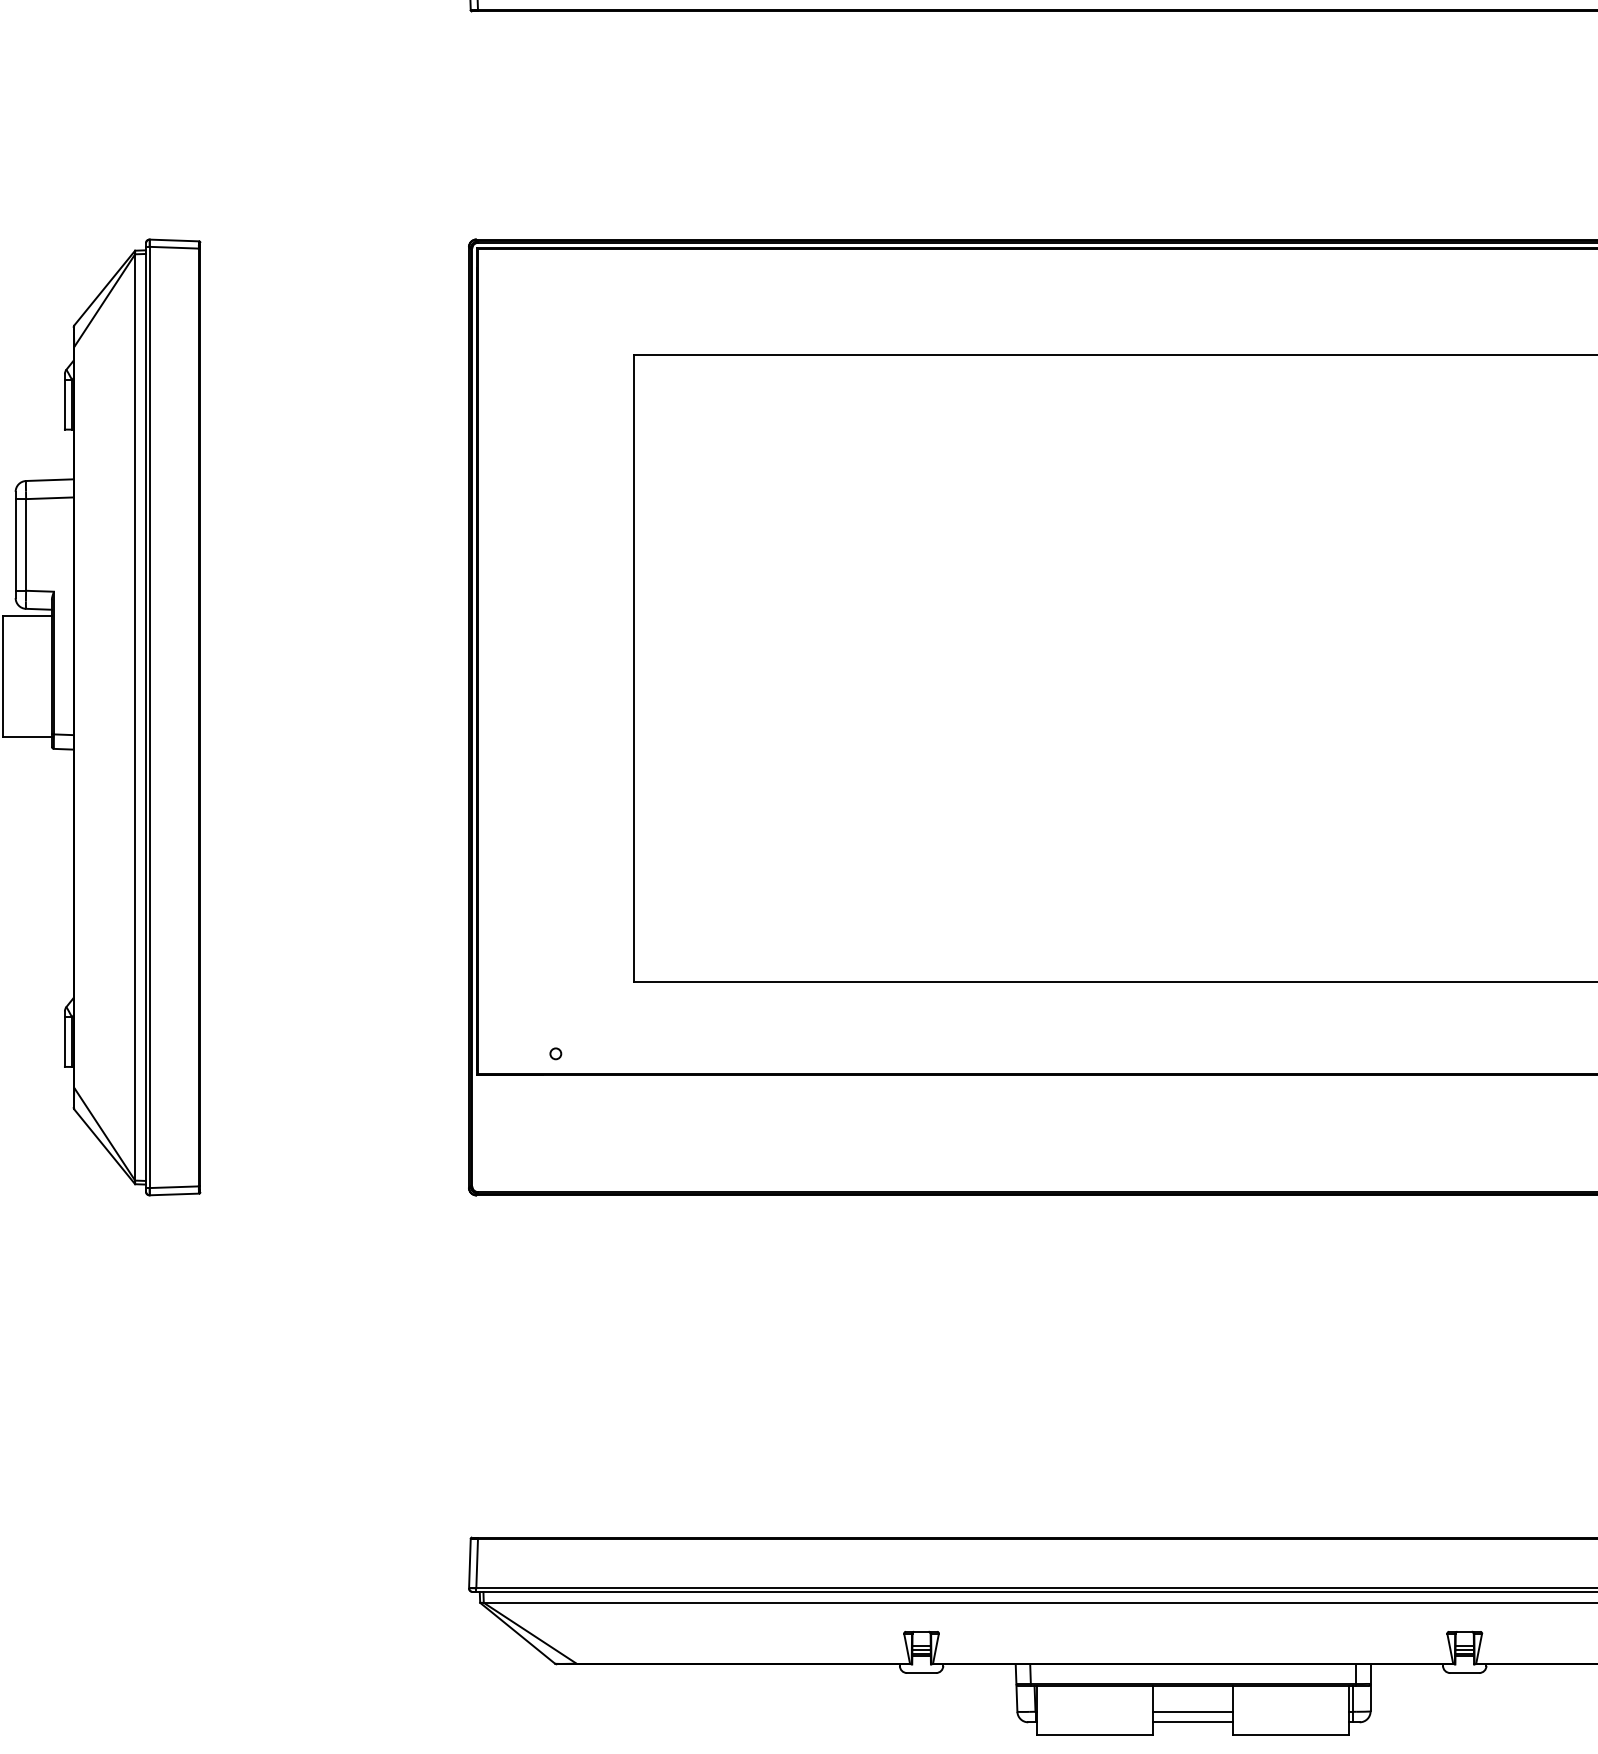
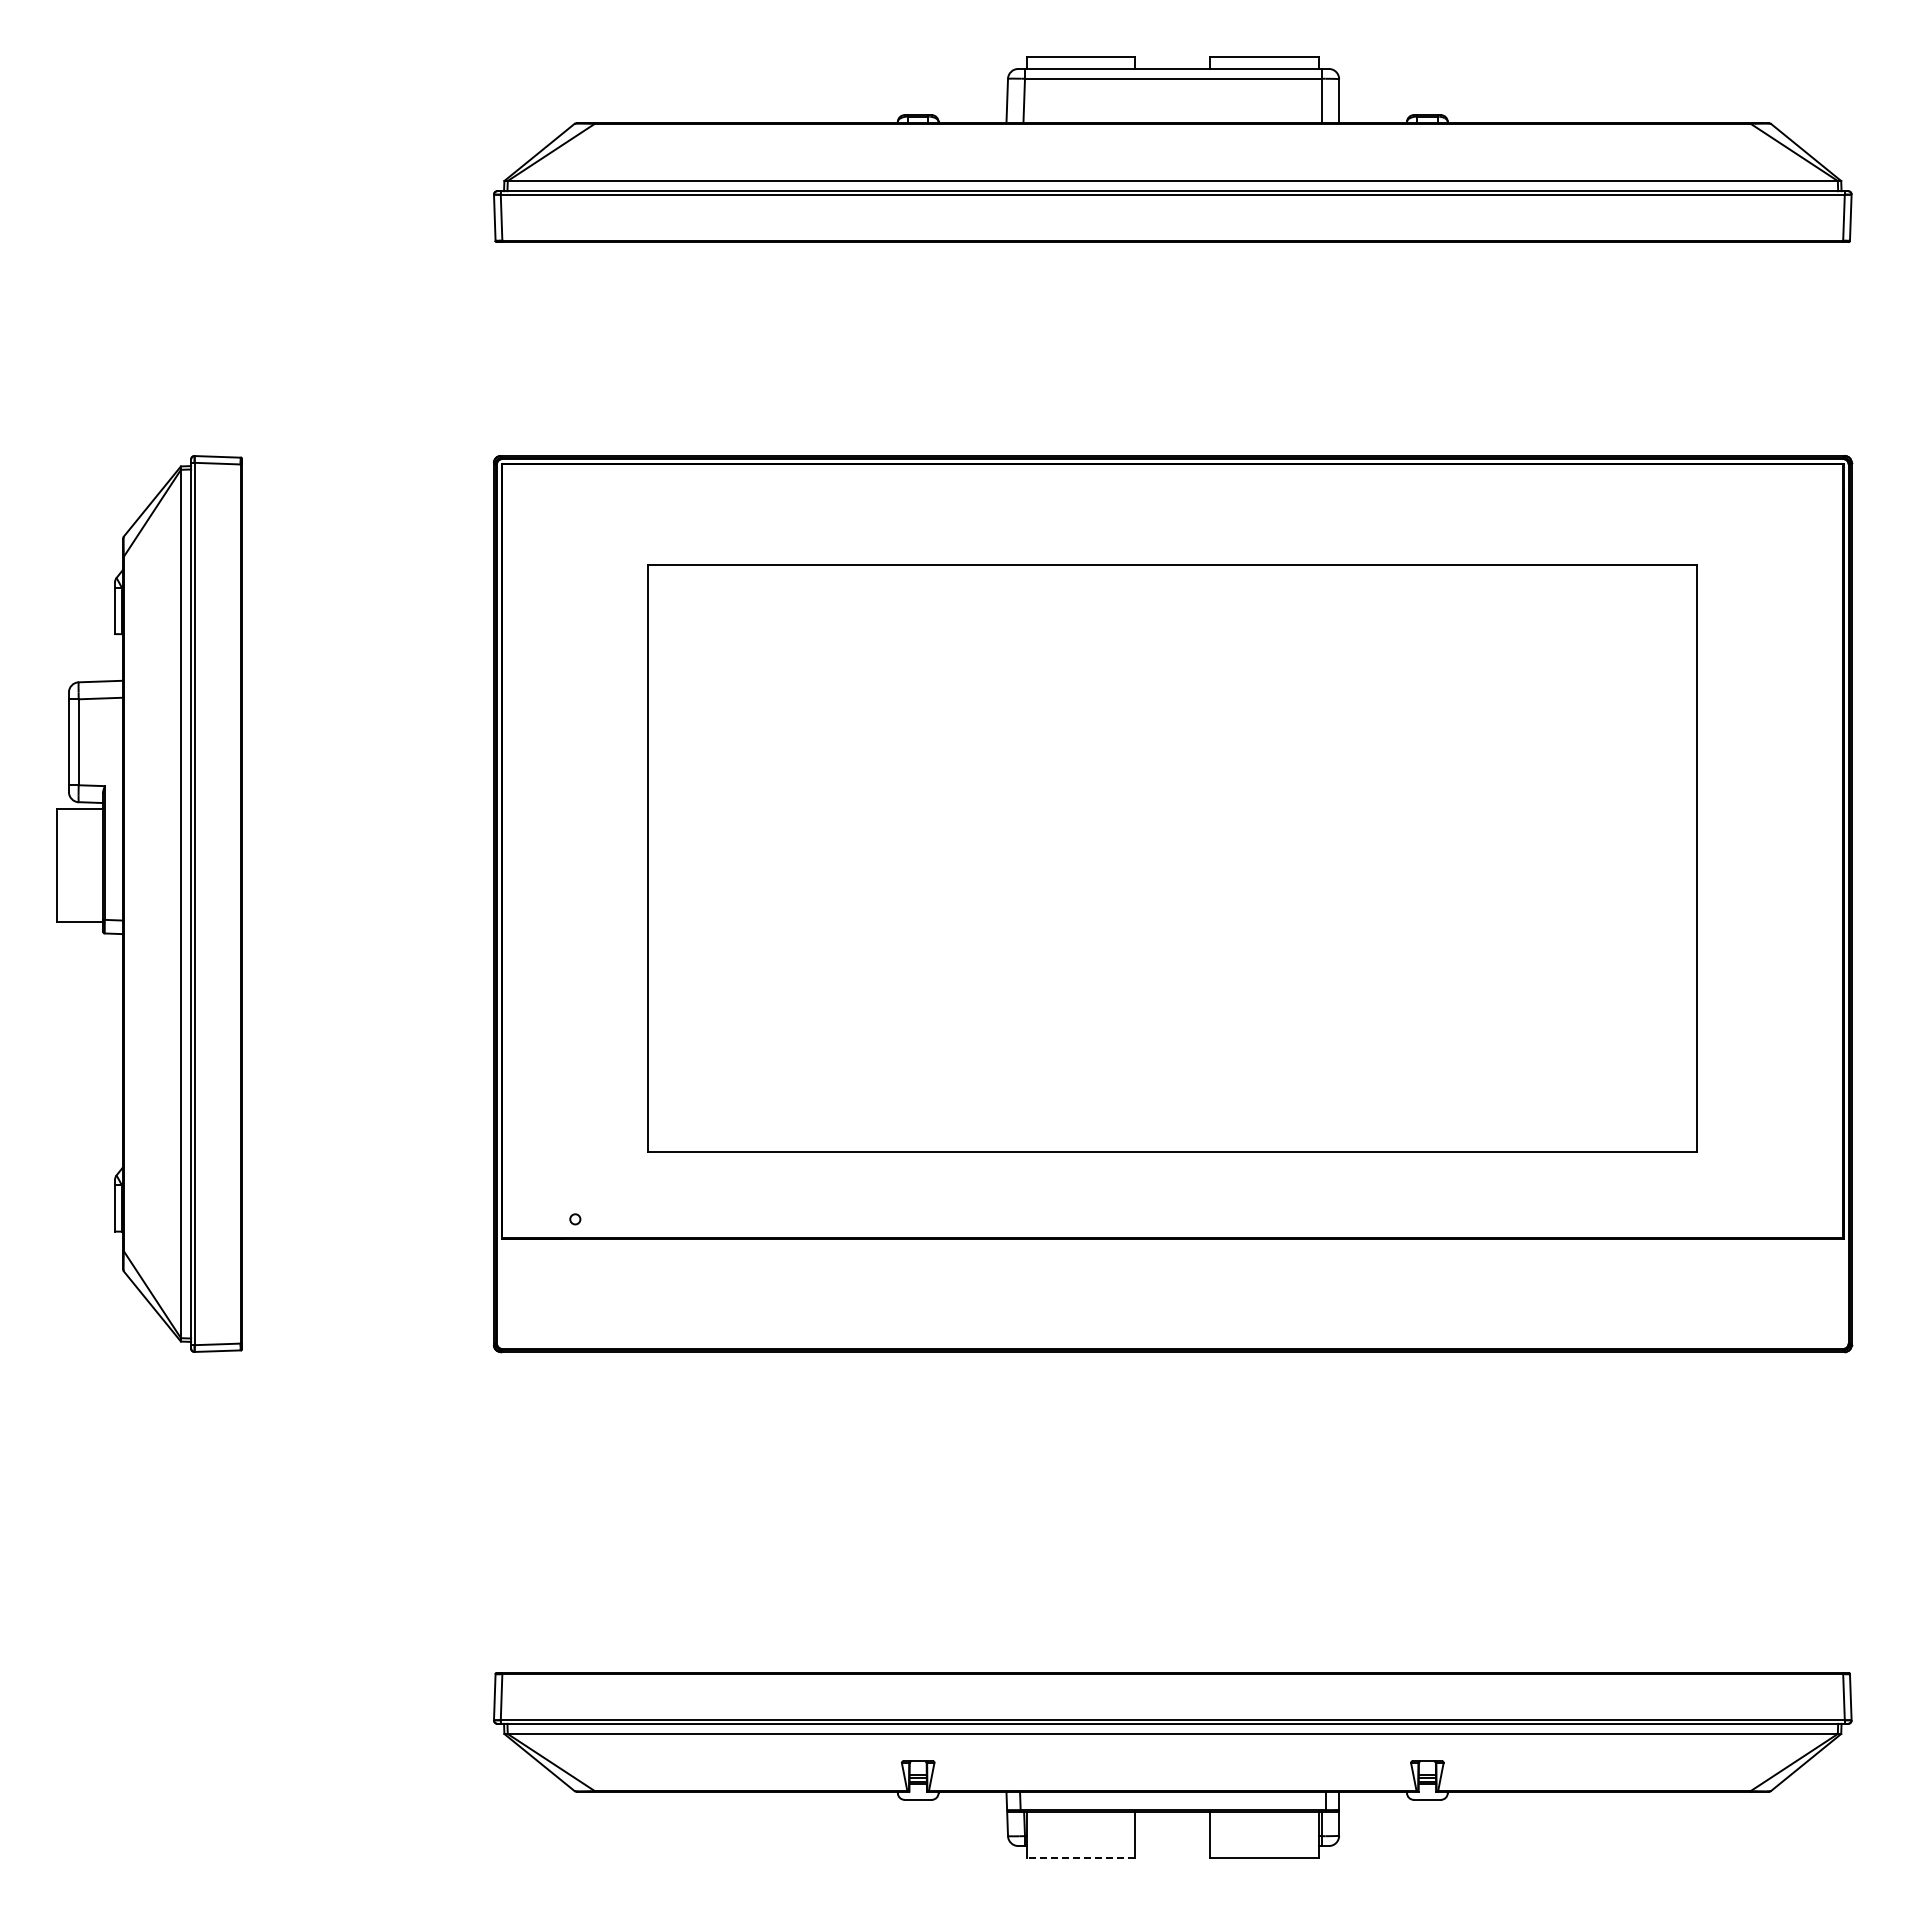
line: (1192, 1712) -> (1172, 1836), removed
line: (1192, 1722) -> (1172, 1846), removed
line: (1094, 1734) -> (1080, 1857), solid -> dashed

